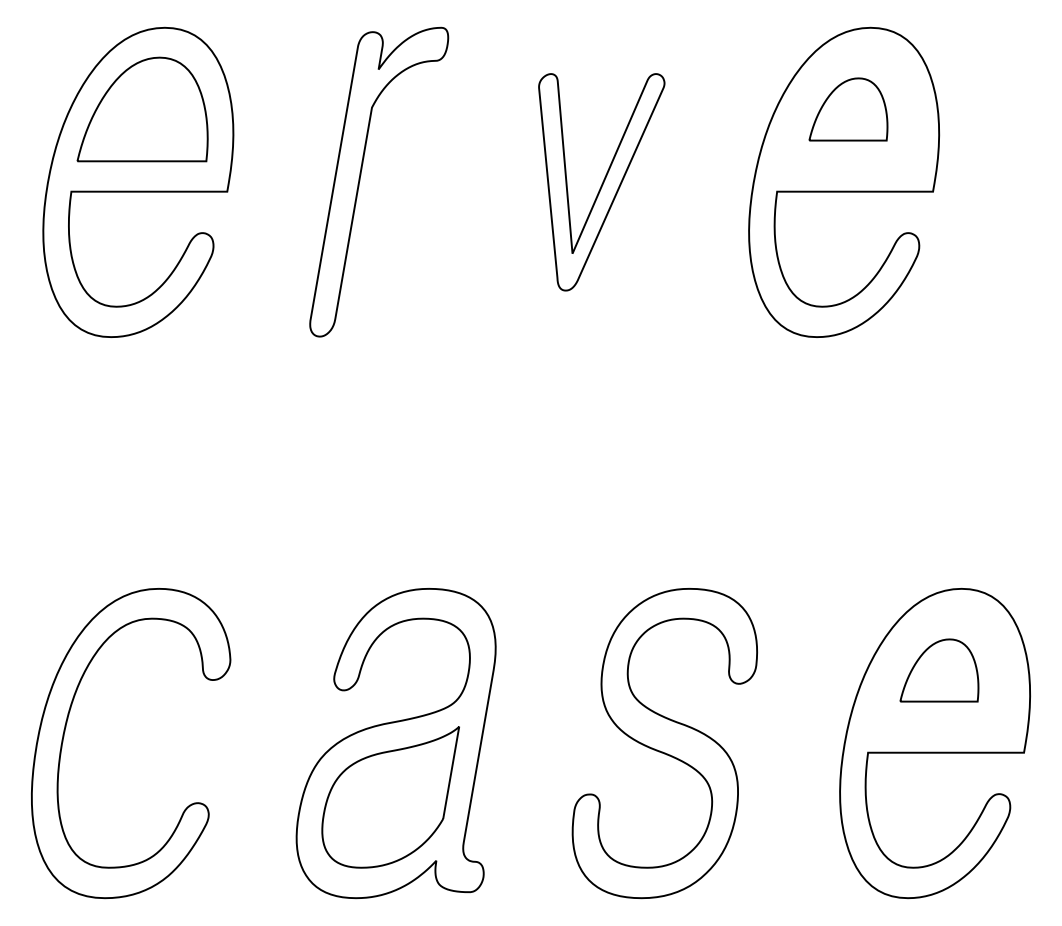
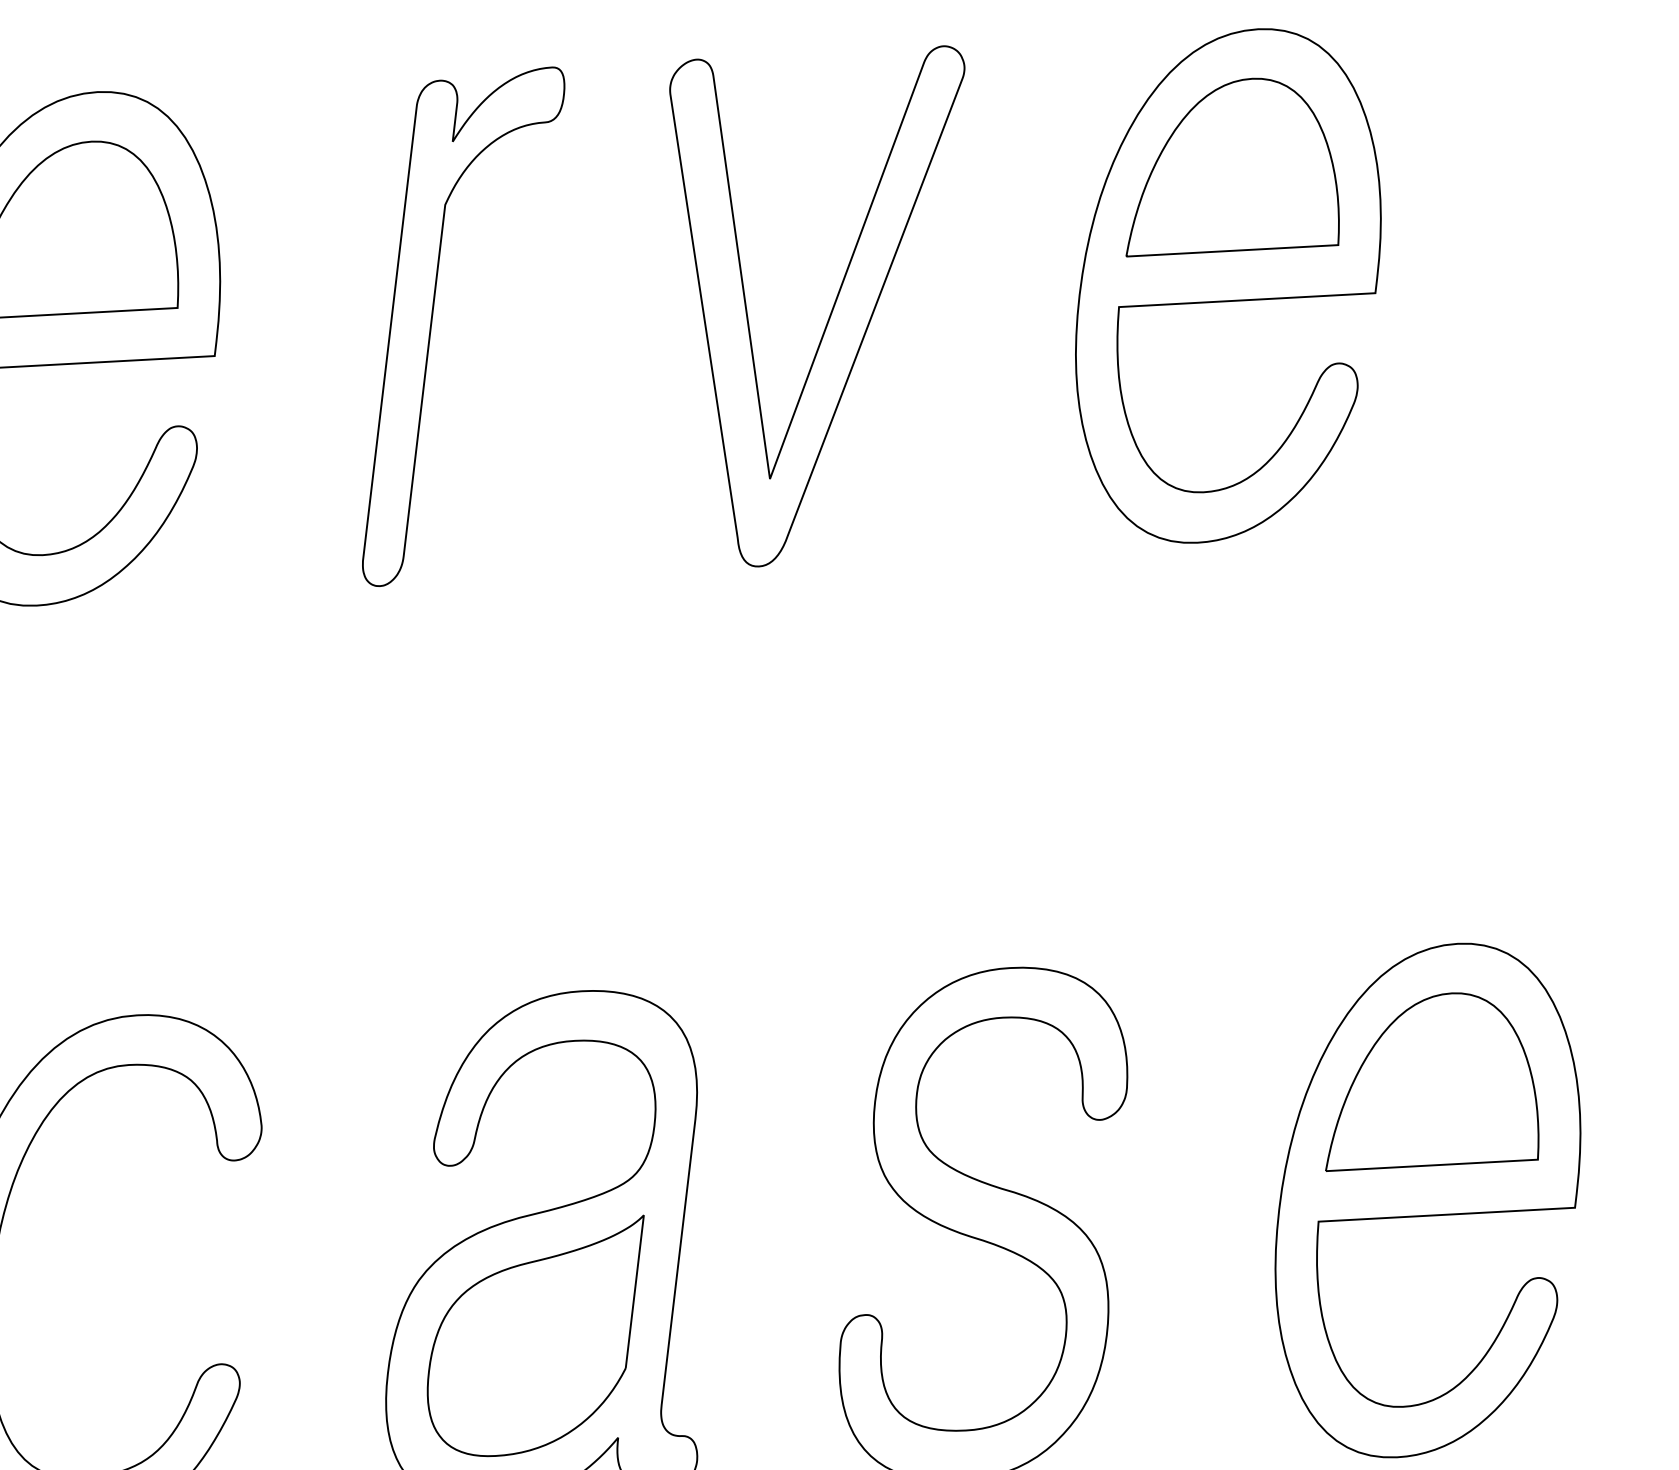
part: (848, 109) -> (1229, 165), size x1.67
part: (601, 181) -> (829, 305), size x1.43
part: (939, 670) -> (1428, 1080), size x1.67

